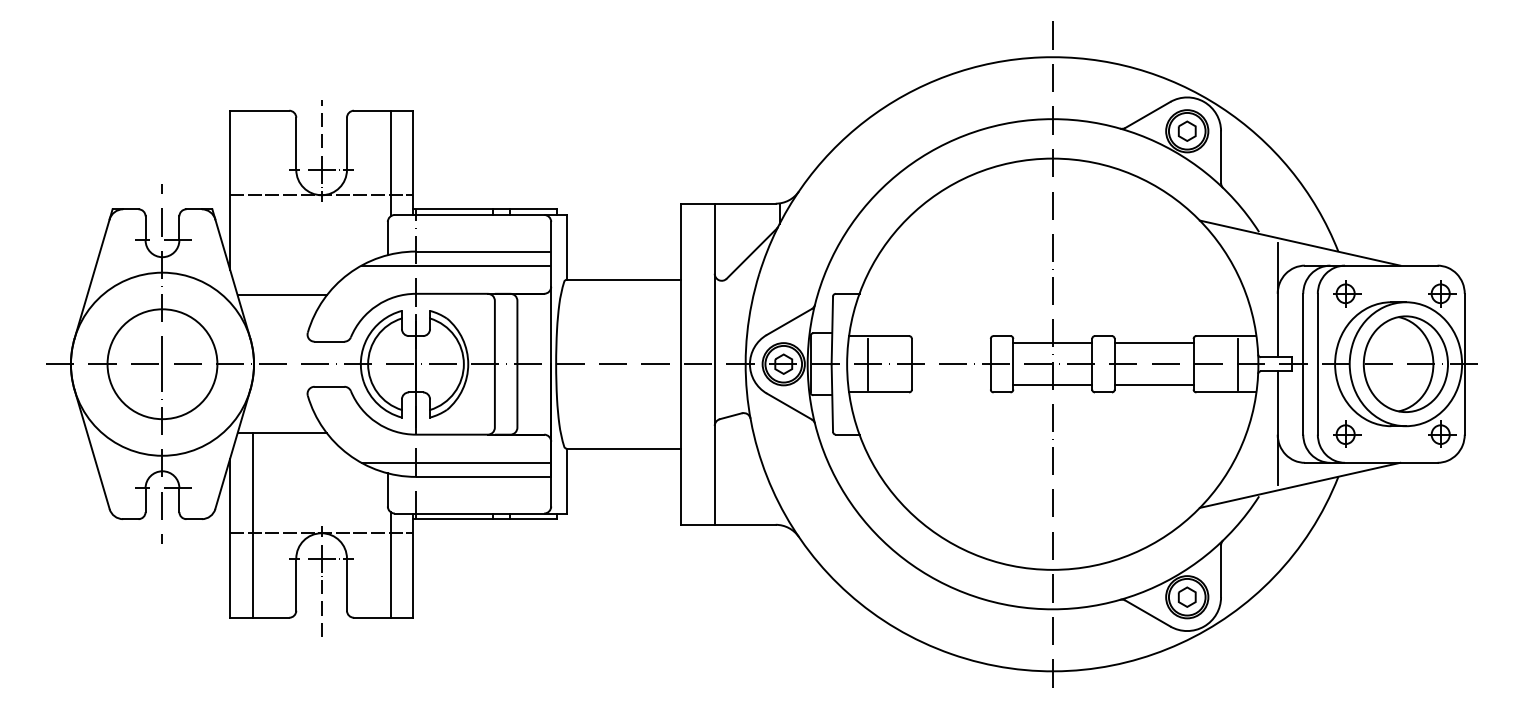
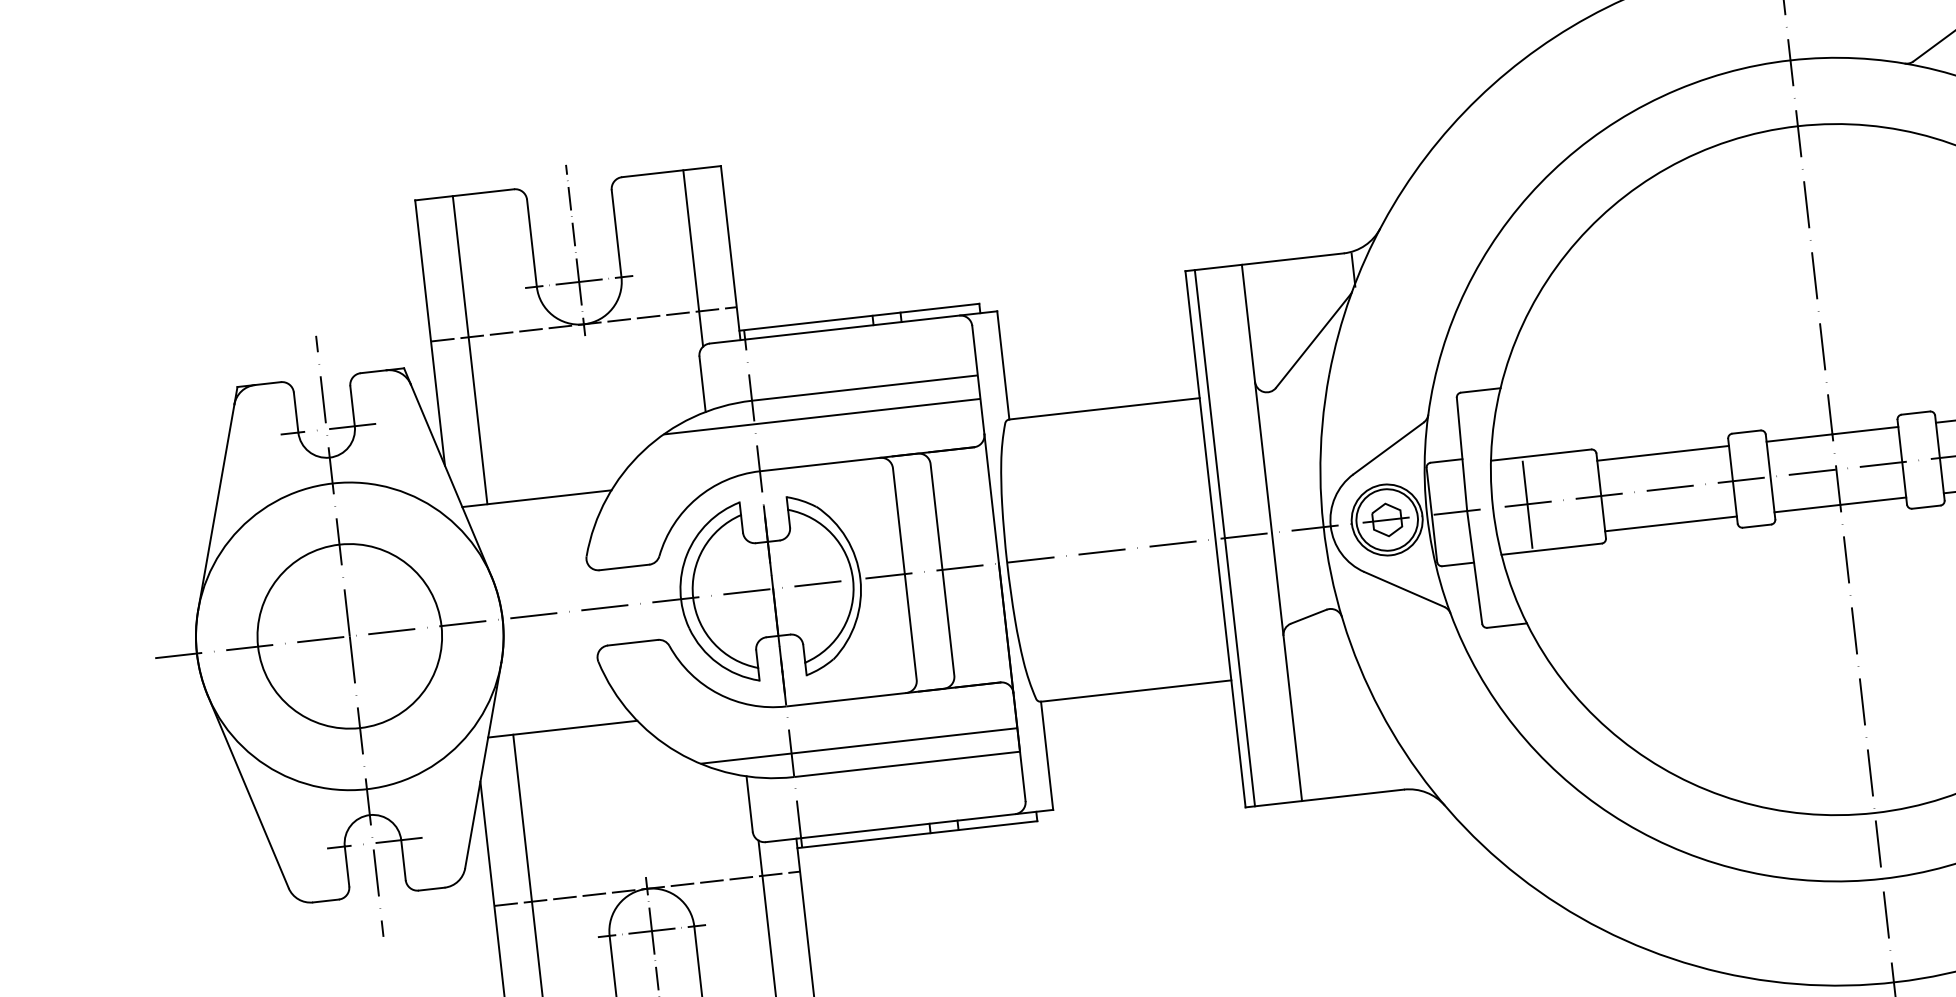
line: (252, 202) -> (469, 349), added
line: (950, 343) -> (1661, 454), added
line: (686, 363) -> (1224, 536), added
line: (950, 385) -> (1669, 524), added

